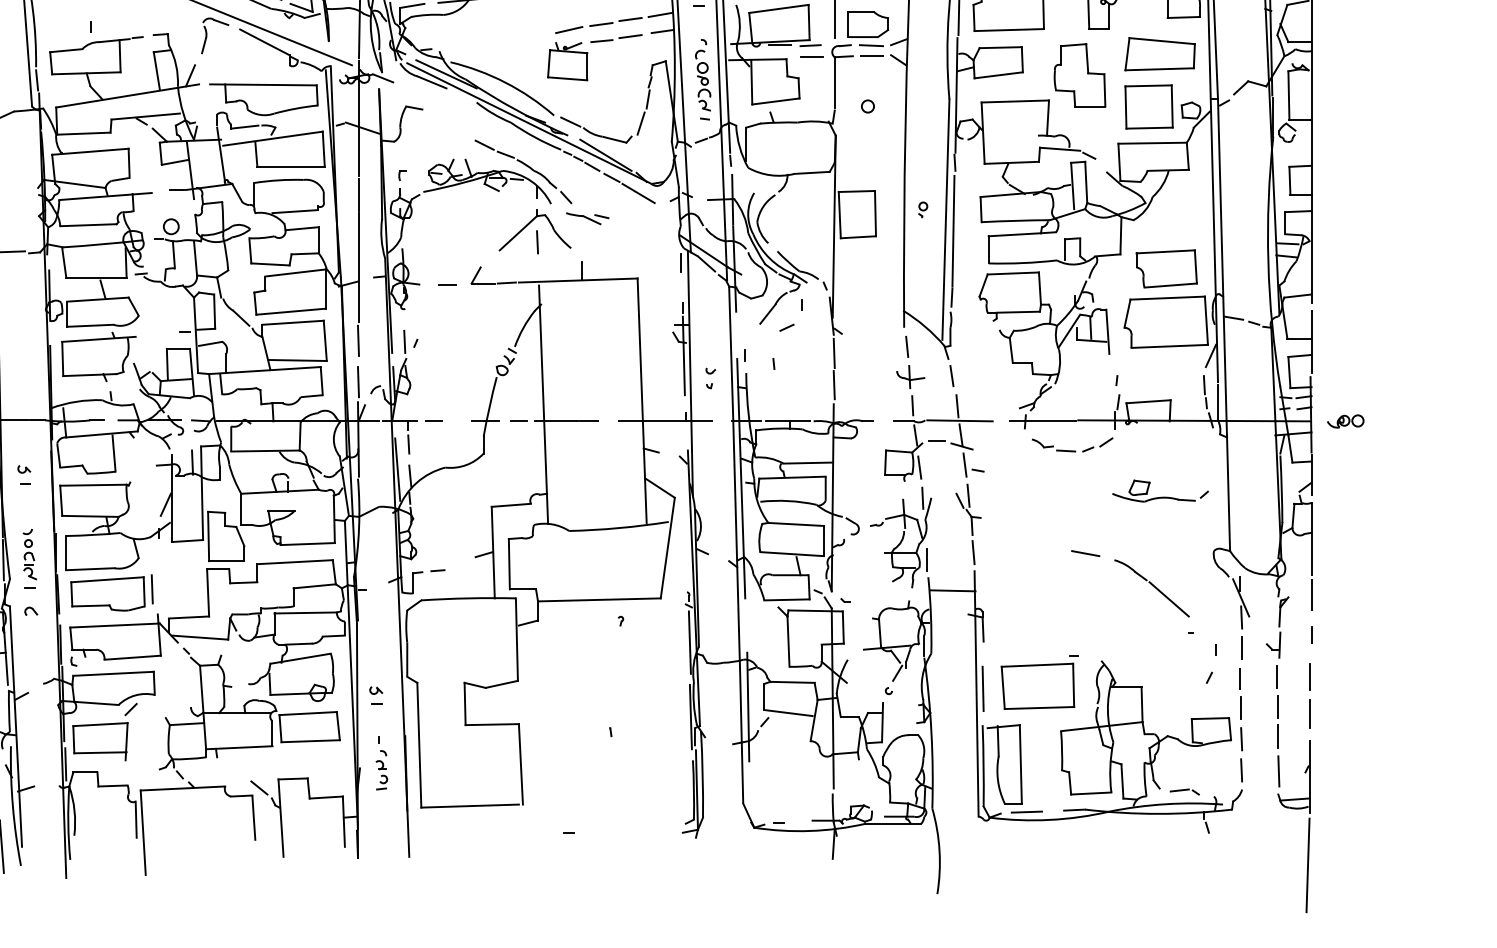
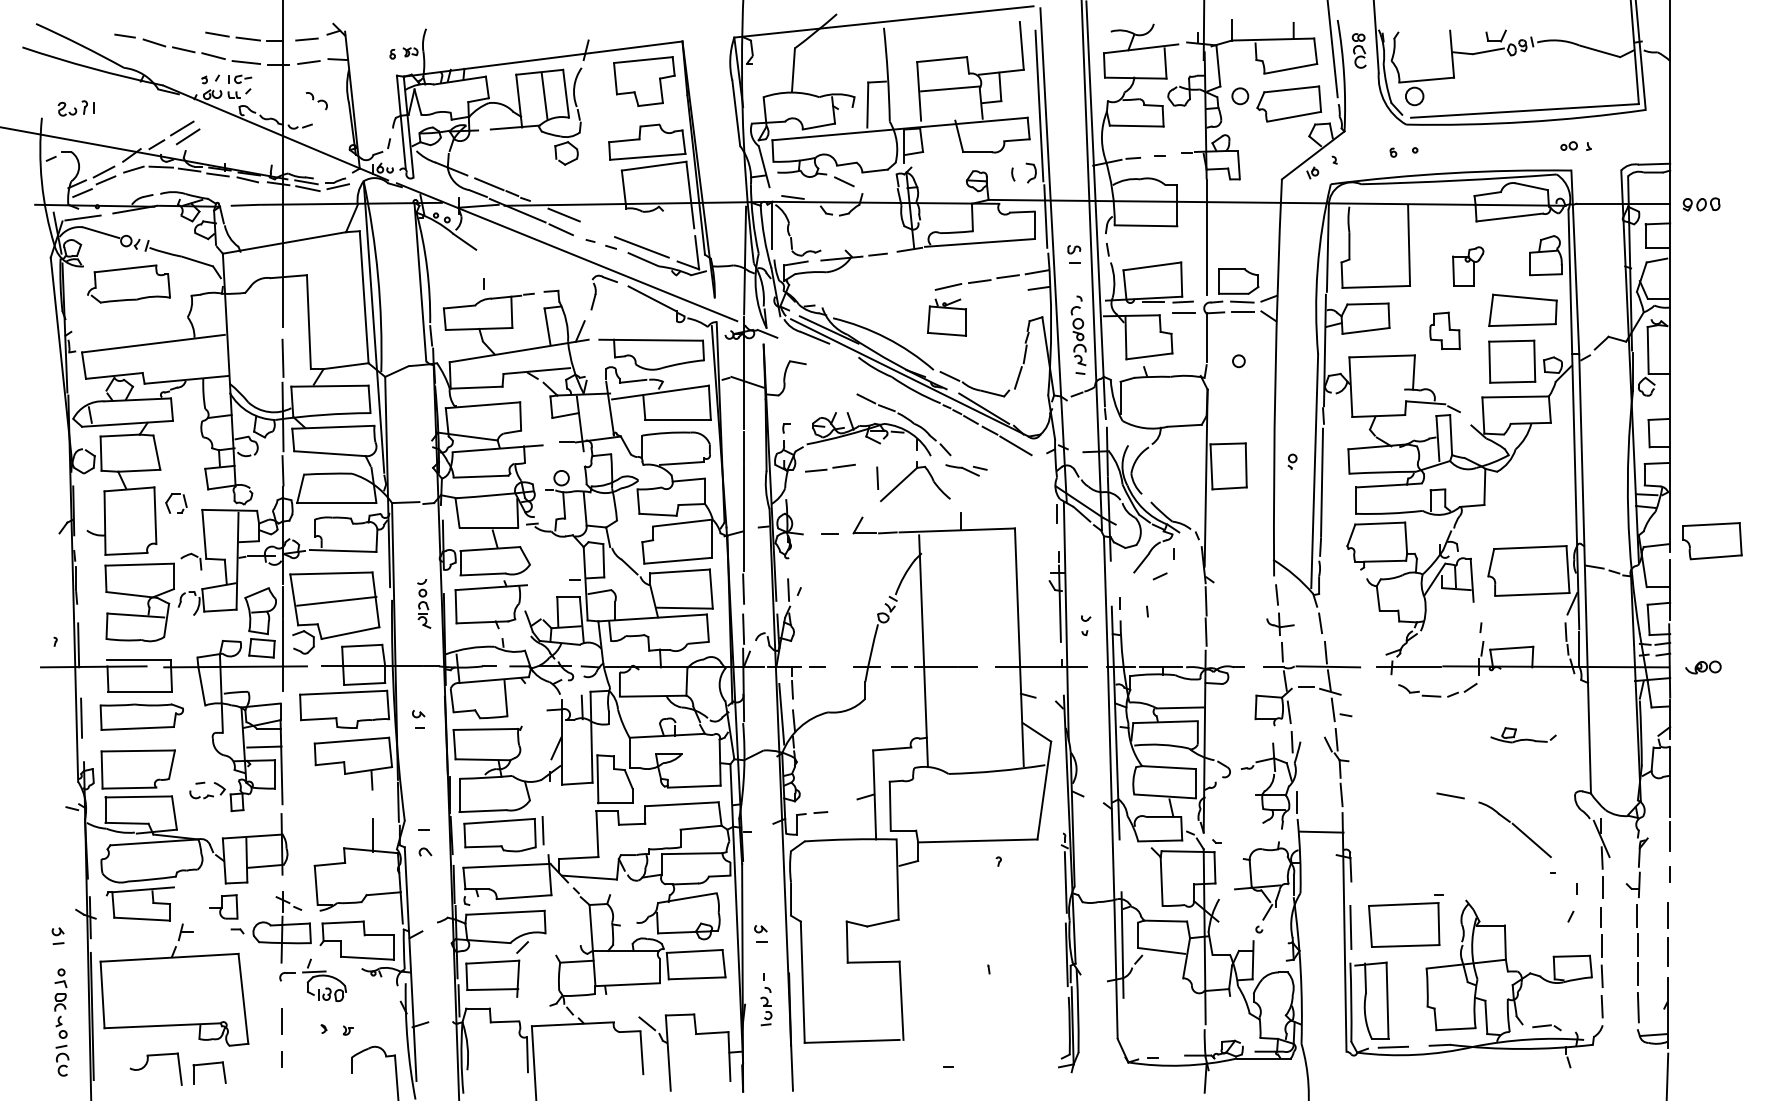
part: (616, 37) -> (830, 467), moved
part: (1079, 74) -> (1444, 330), size x0.6
line: (537, 241) -> (877, 477), moved
part: (1166, 269) -> (1712, 541), moved
part: (1160, 491) -> (1523, 735), size x0.7
part: (30, 554) -> (424, 603), moved

